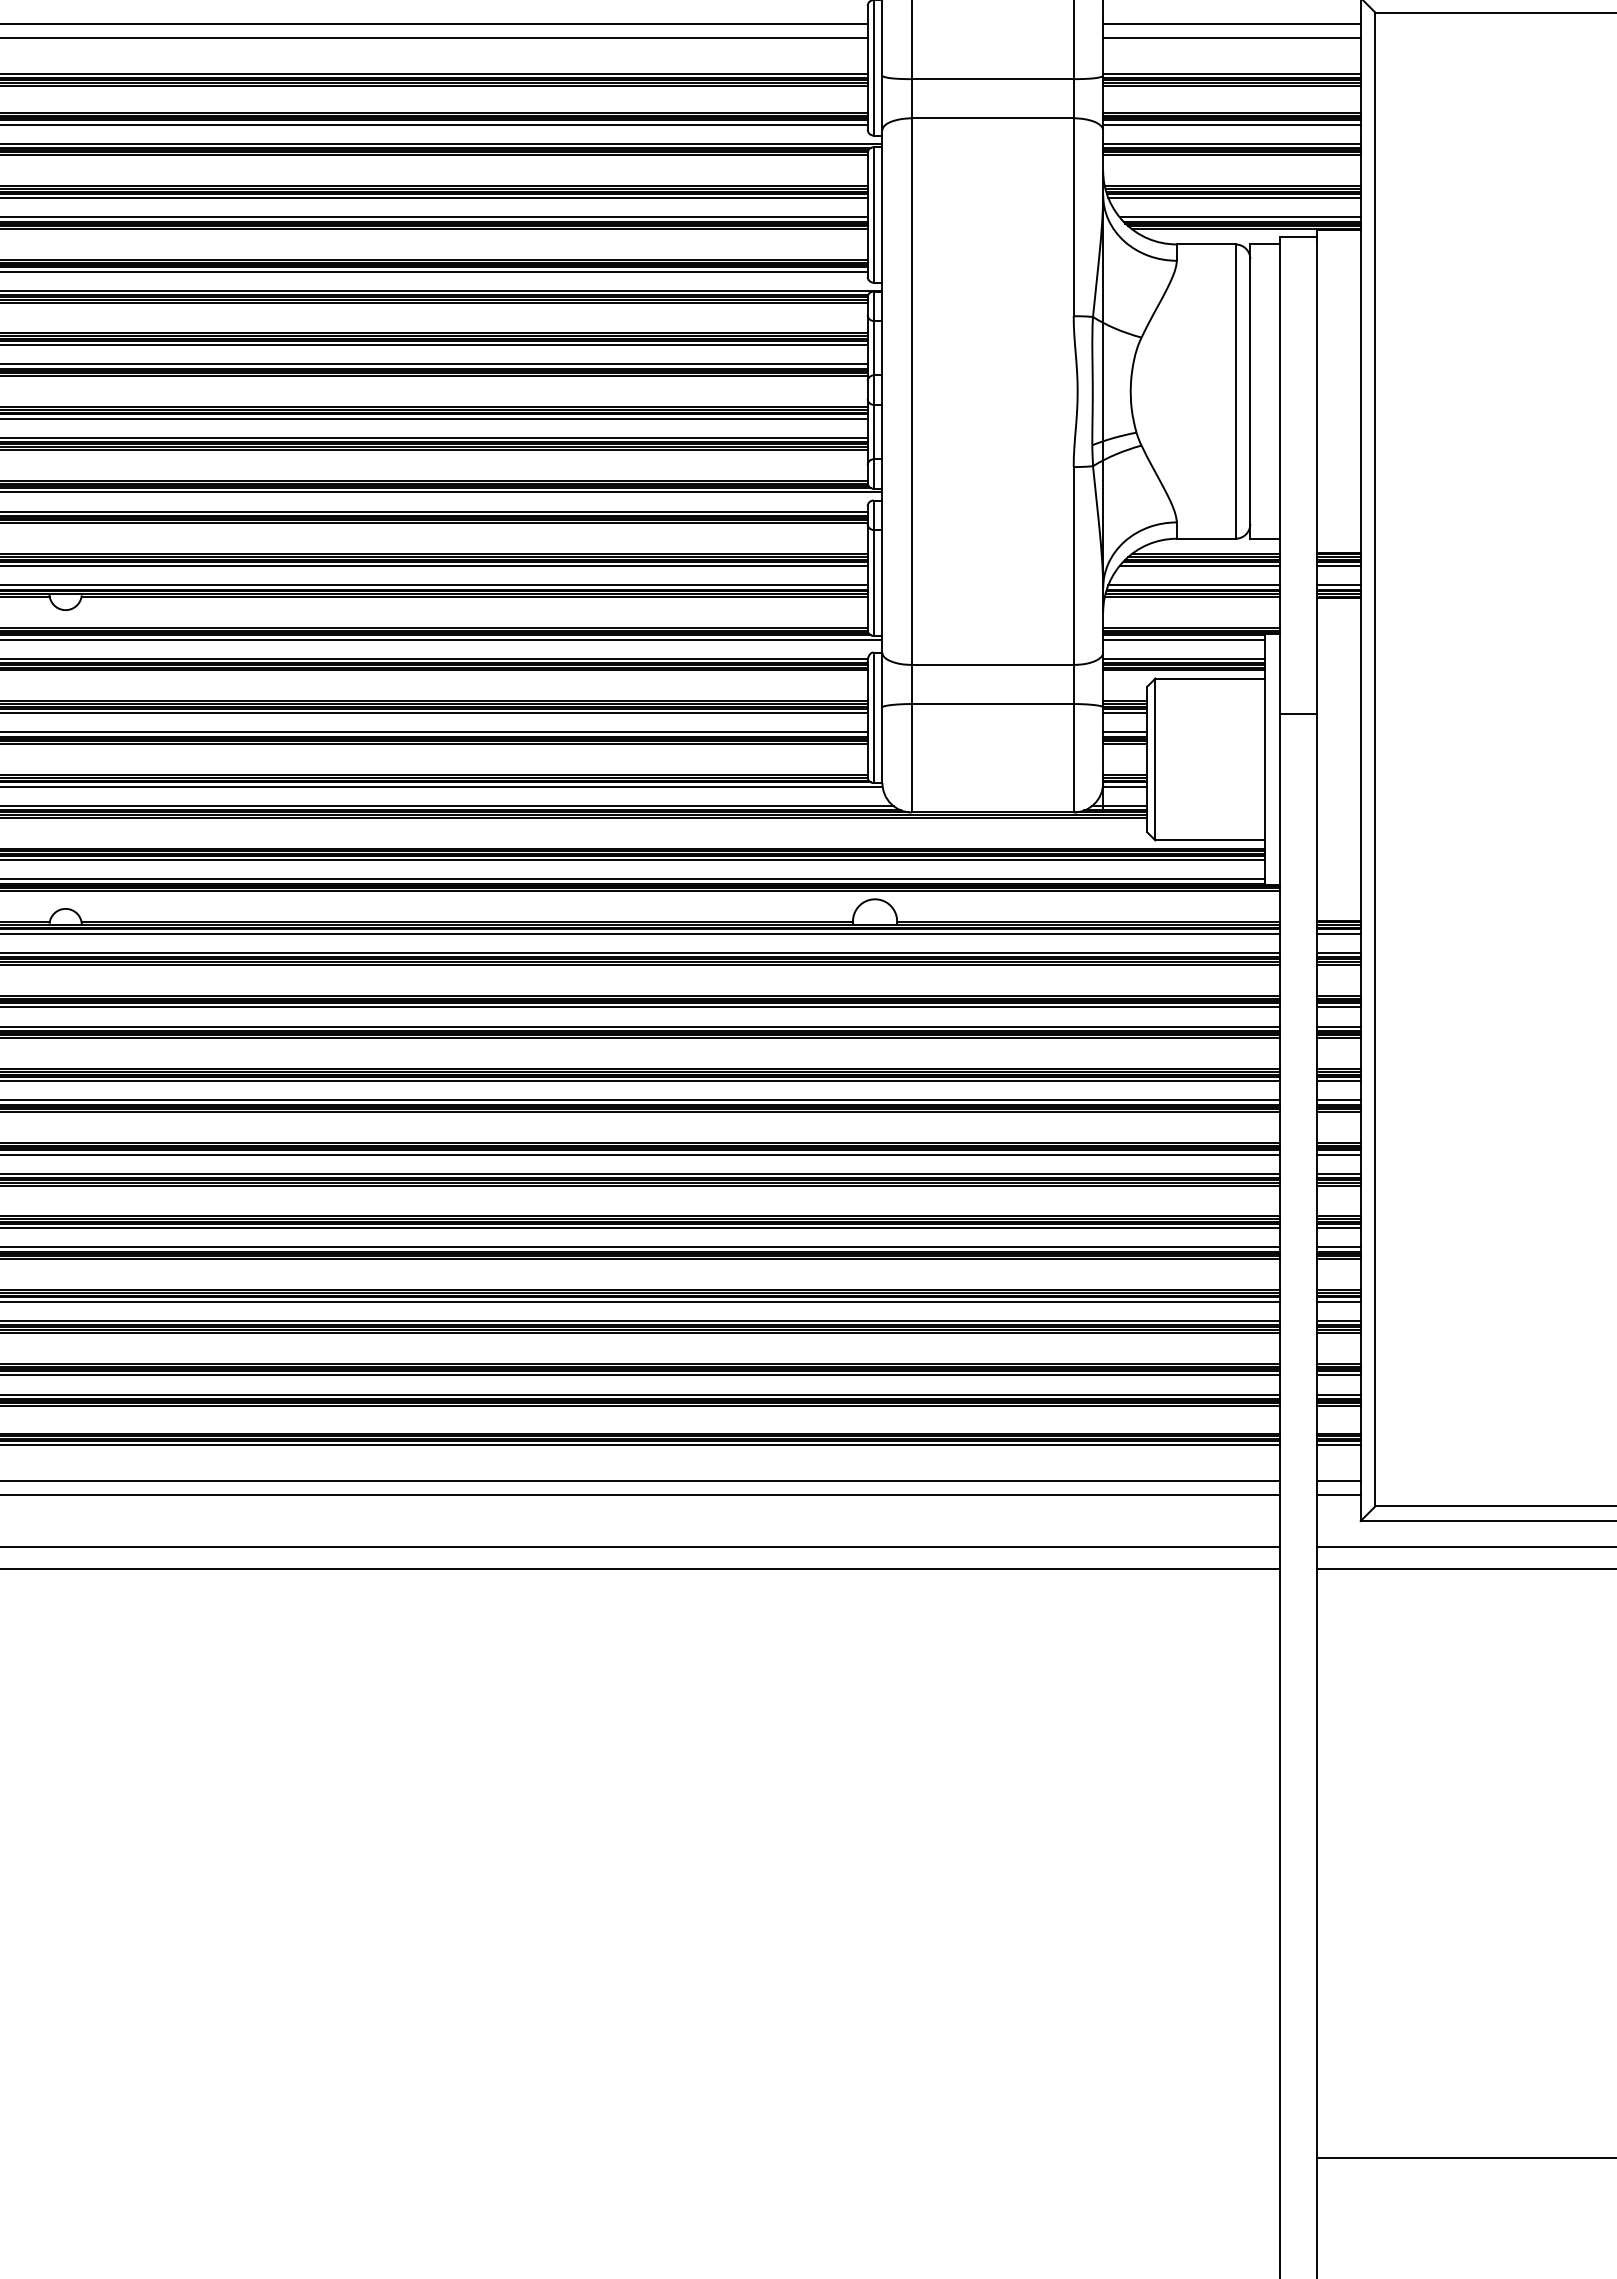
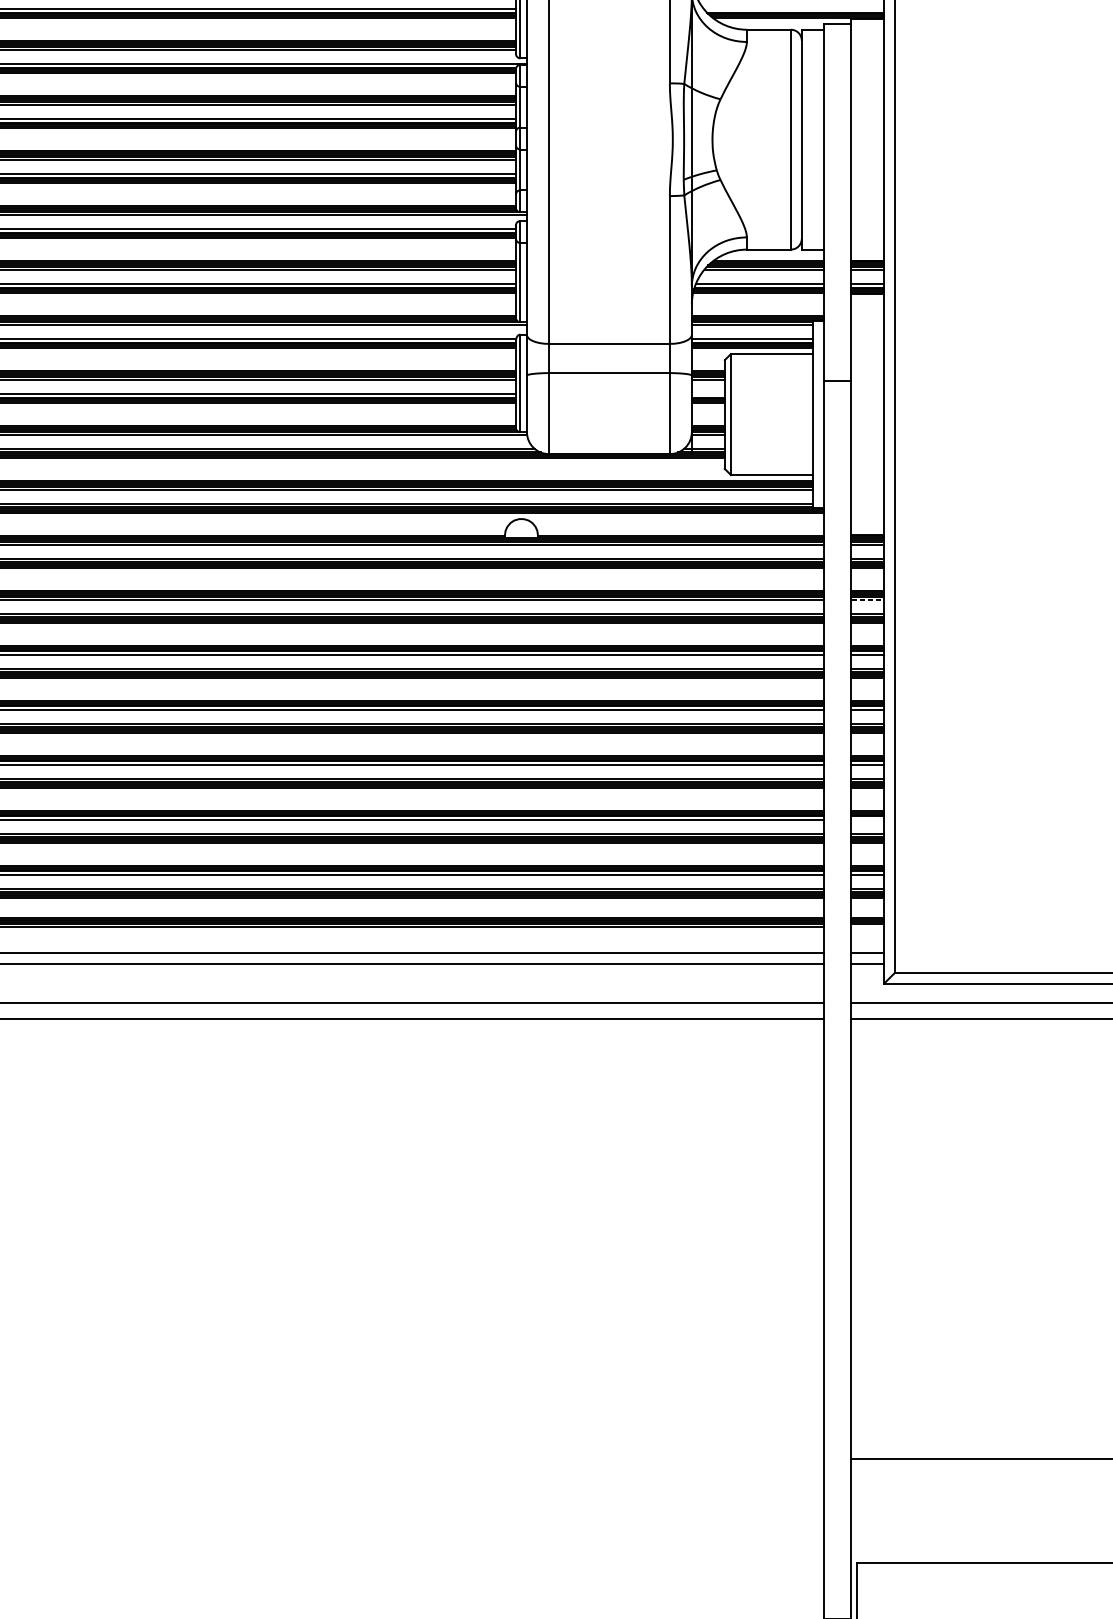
line: (1240, 217) -> (794, 9), removed
line: (1125, 732) -> (708, 394), removed
line: (1339, 1007) -> (868, 599), solid -> dashed
line: (1338, 1301) -> (867, 819), removed
line: (1338, 1445) -> (867, 927), removed

